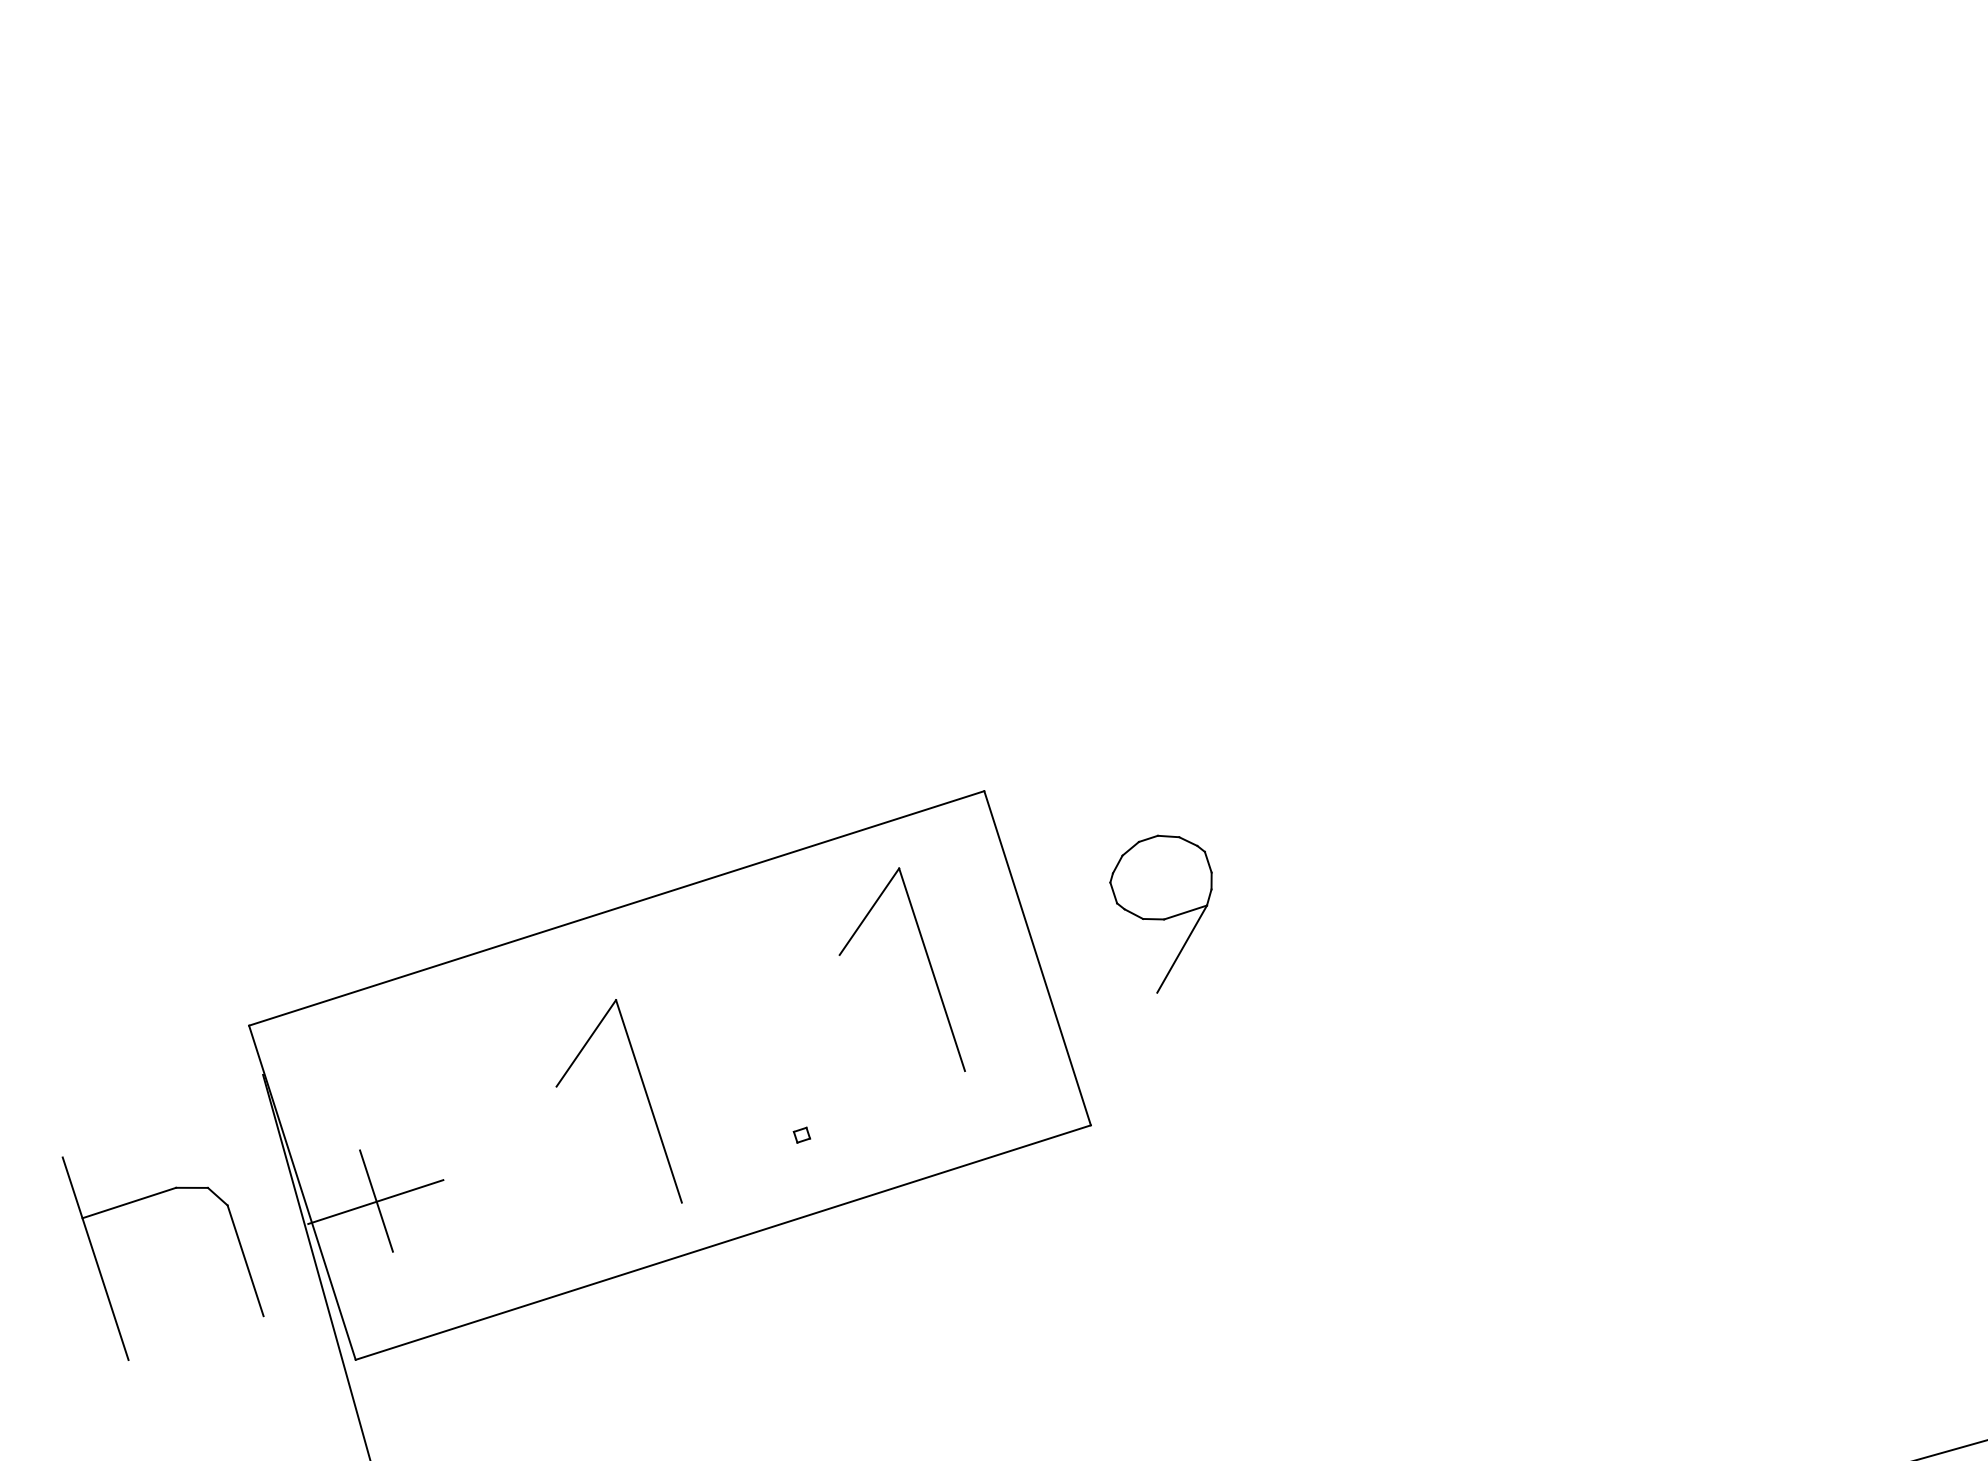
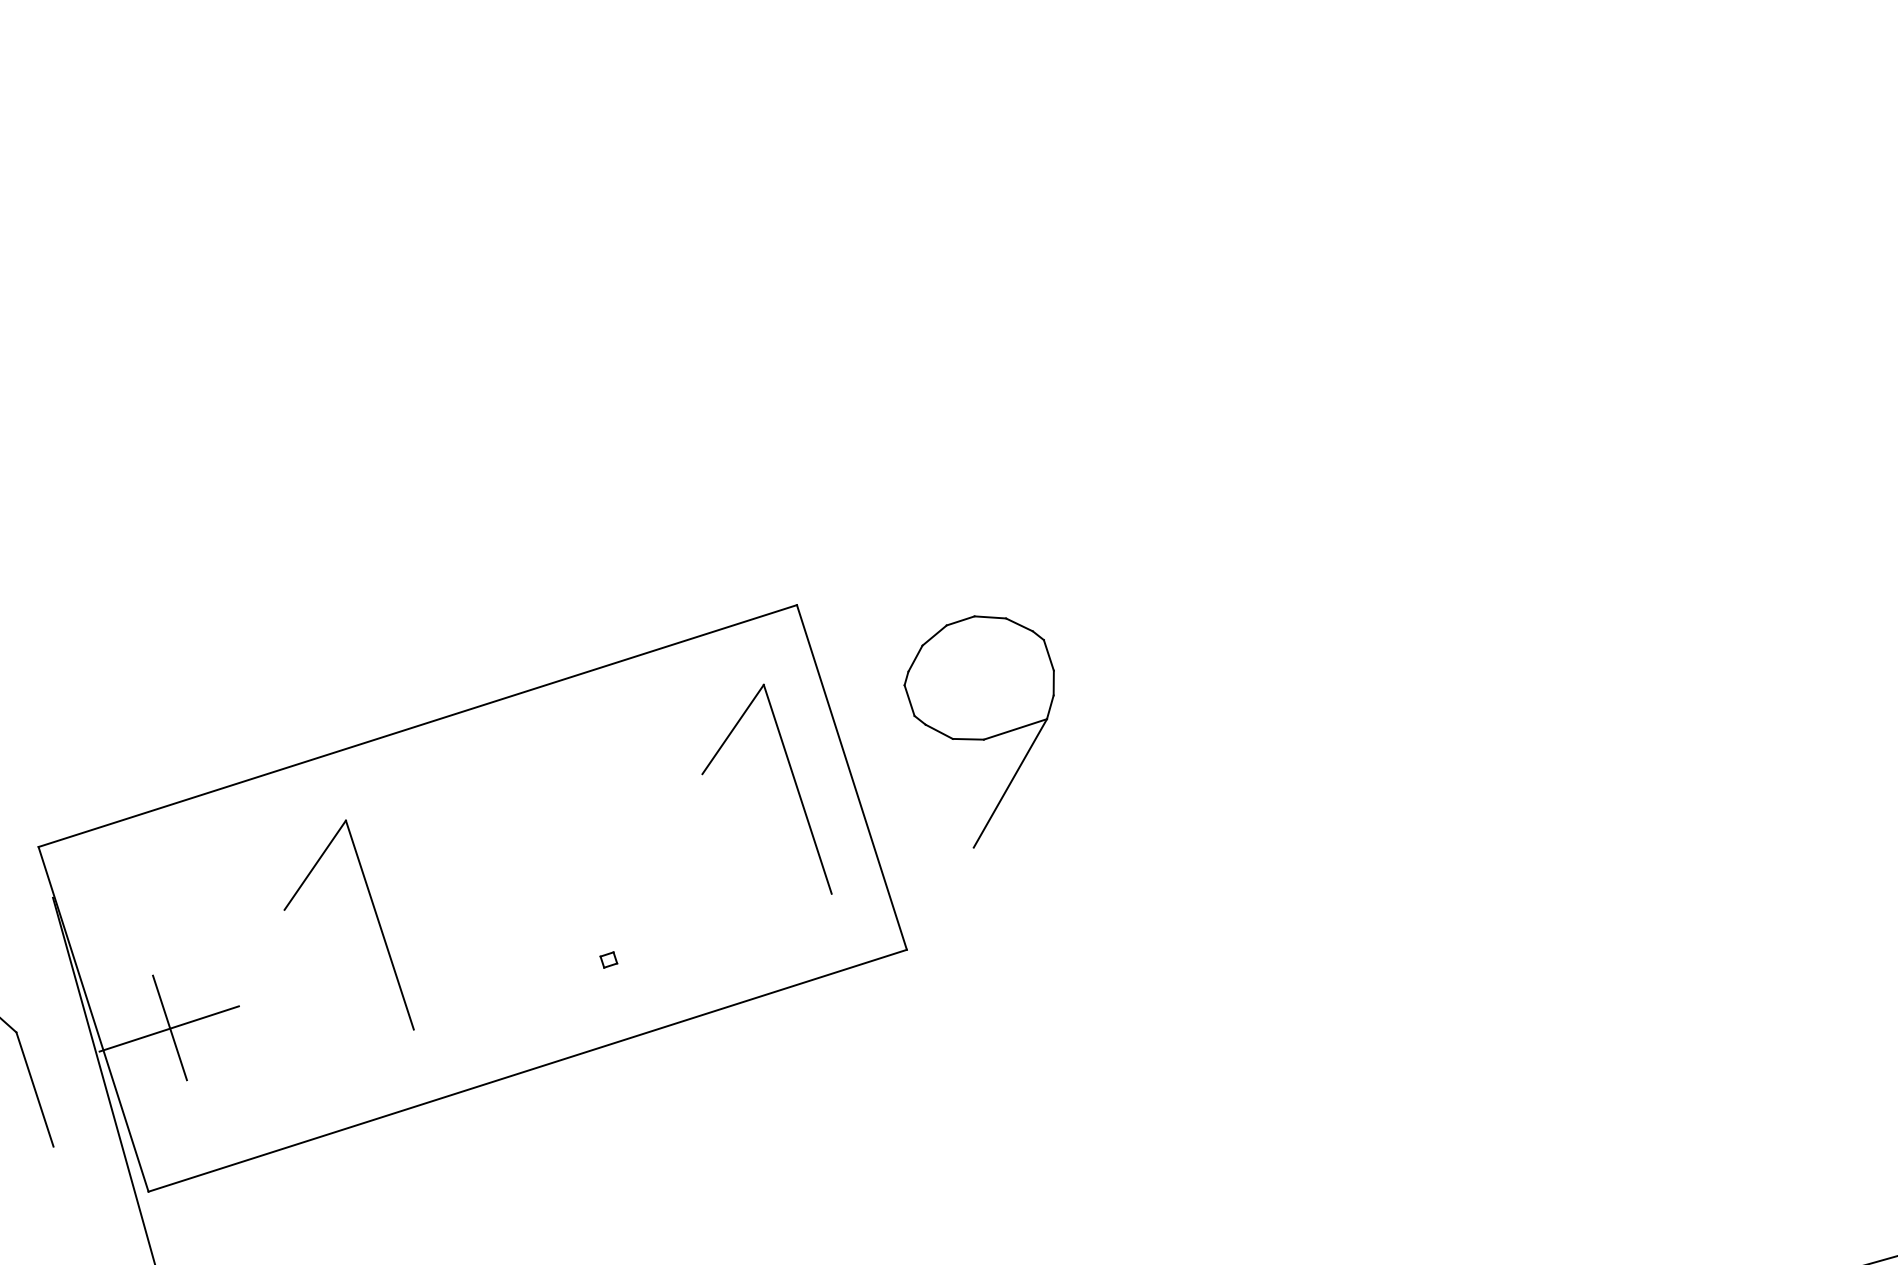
part: (1160, 914) -> (978, 732), size x1.43
part: (927, 959) -> (793, 778), moved
part: (644, 1091) -> (375, 914), moved

